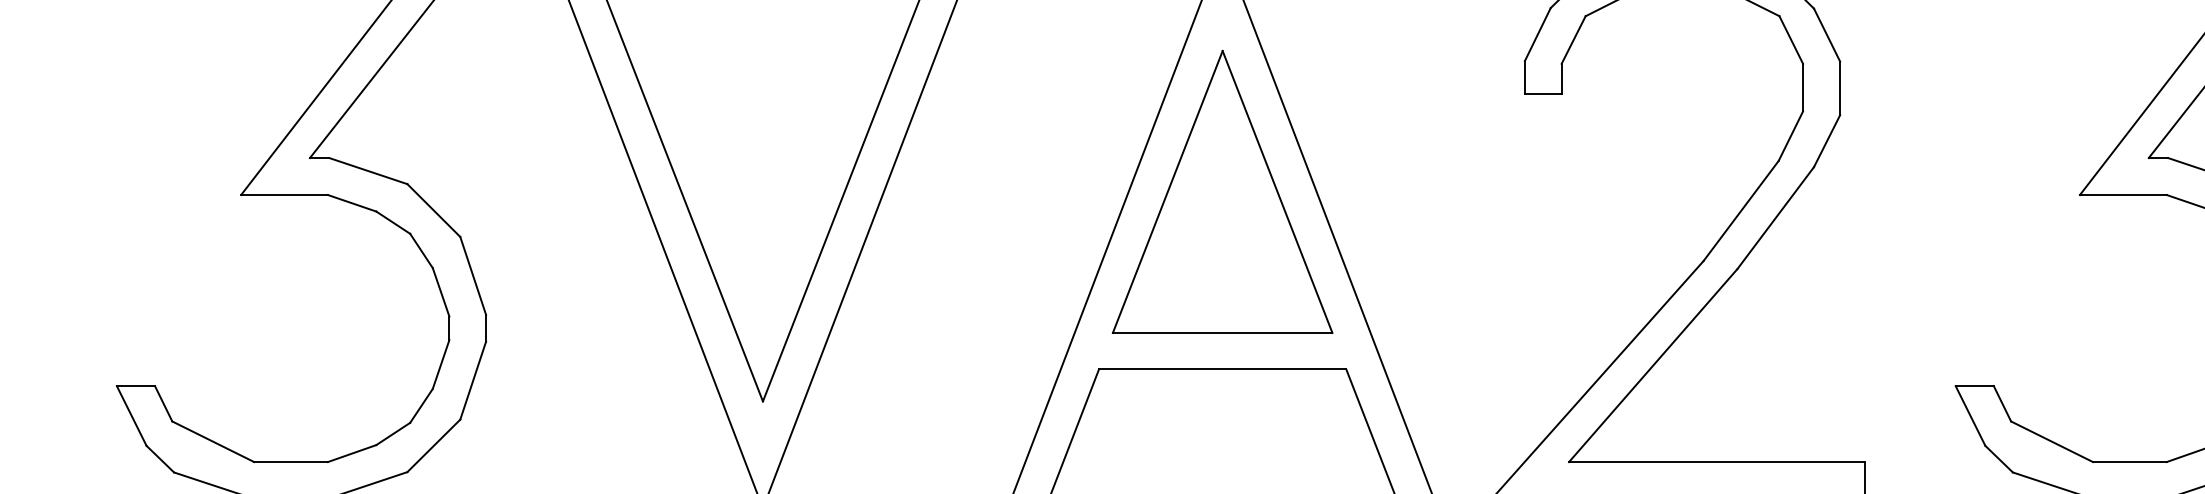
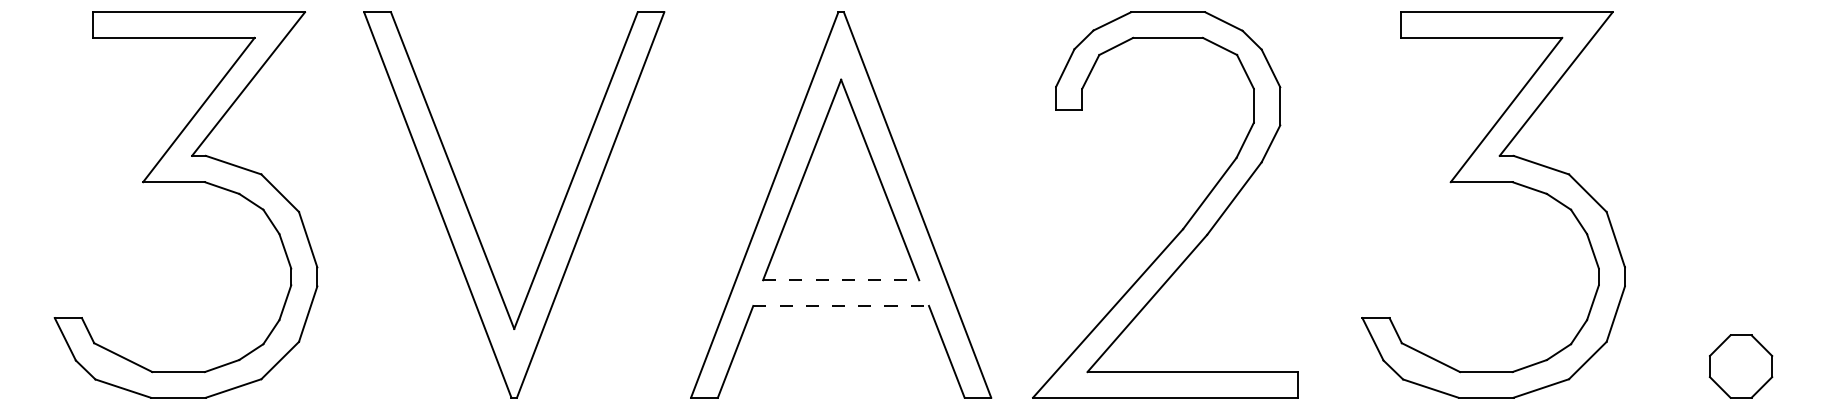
line: (1223, 333) -> (841, 280), solid -> dashed
line: (1223, 368) -> (841, 305), solid -> dashed

